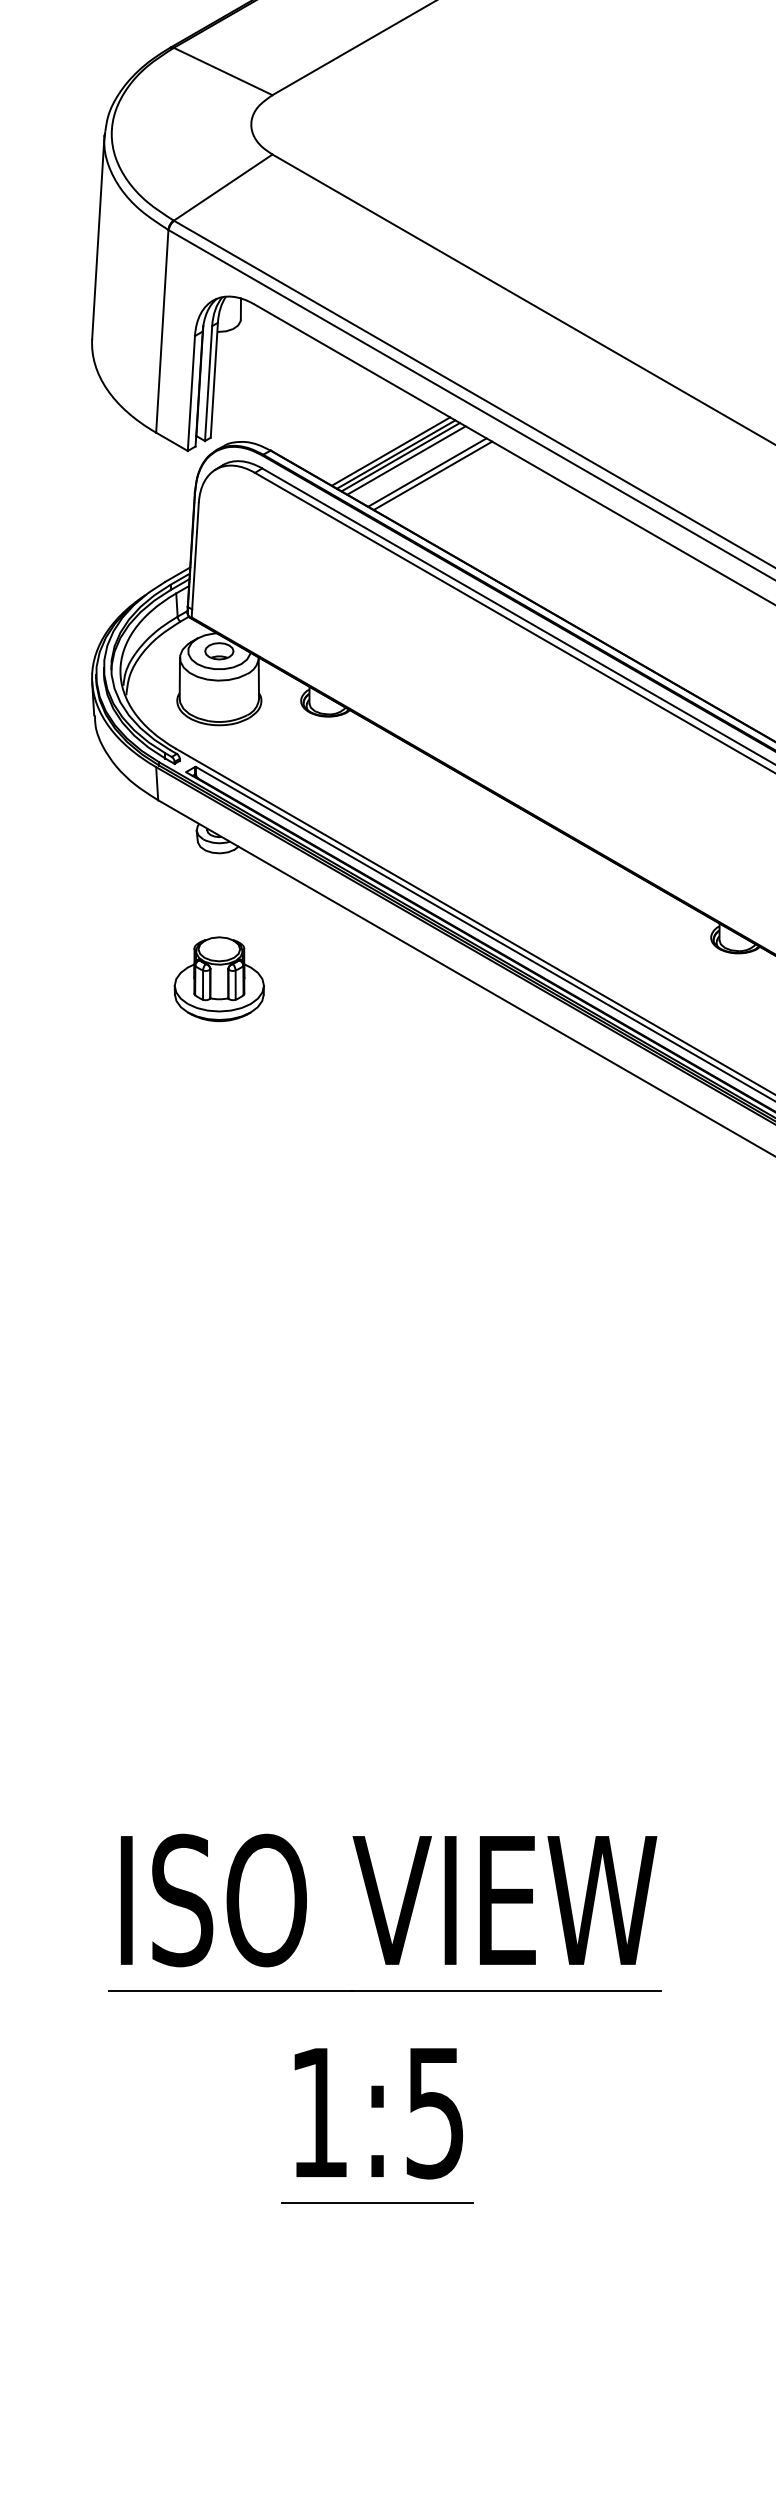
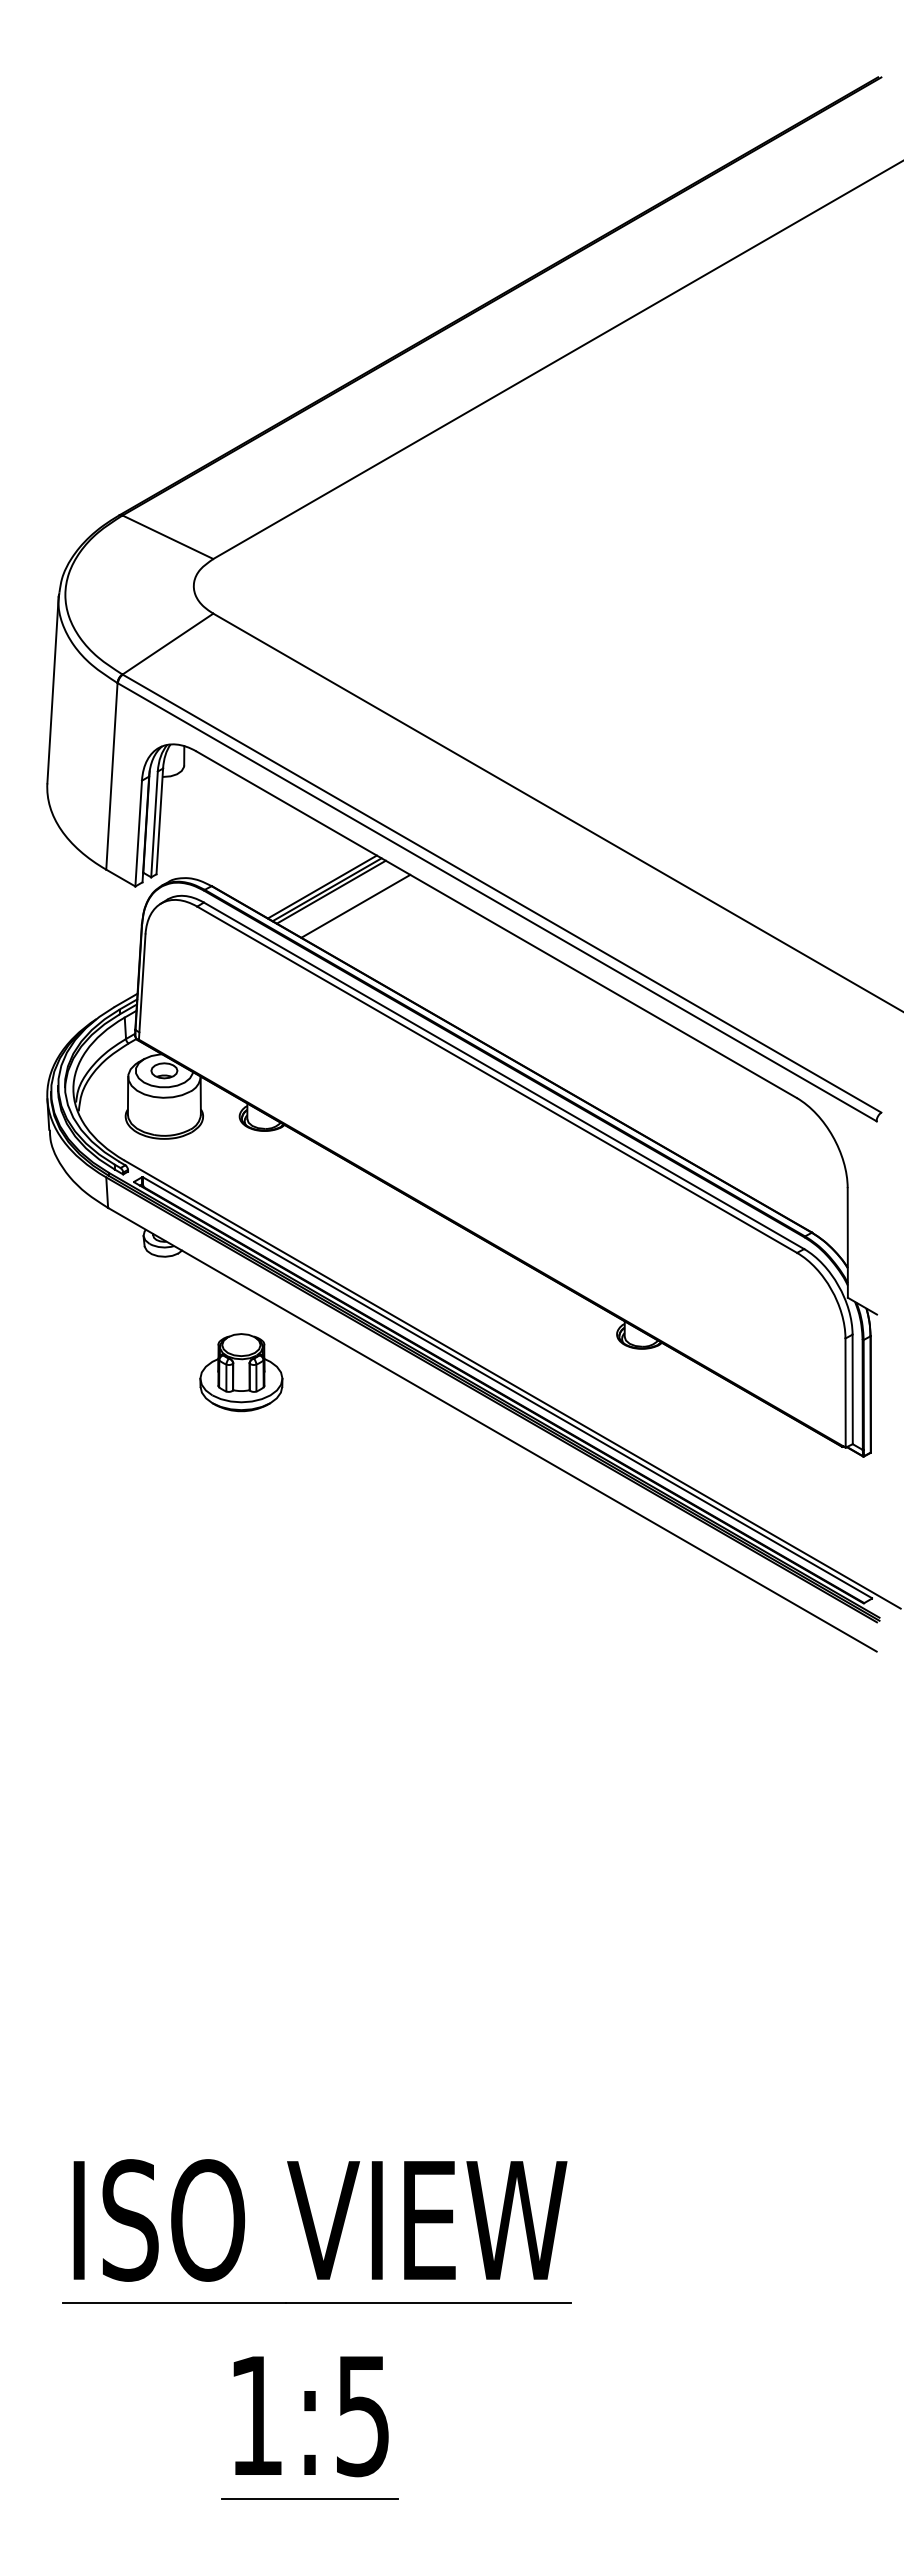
line: (406, 459) -> (336, 894), removed
line: (432, 474) -> (360, 908), removed
part: (219, 979) -> (241, 1372), moved

